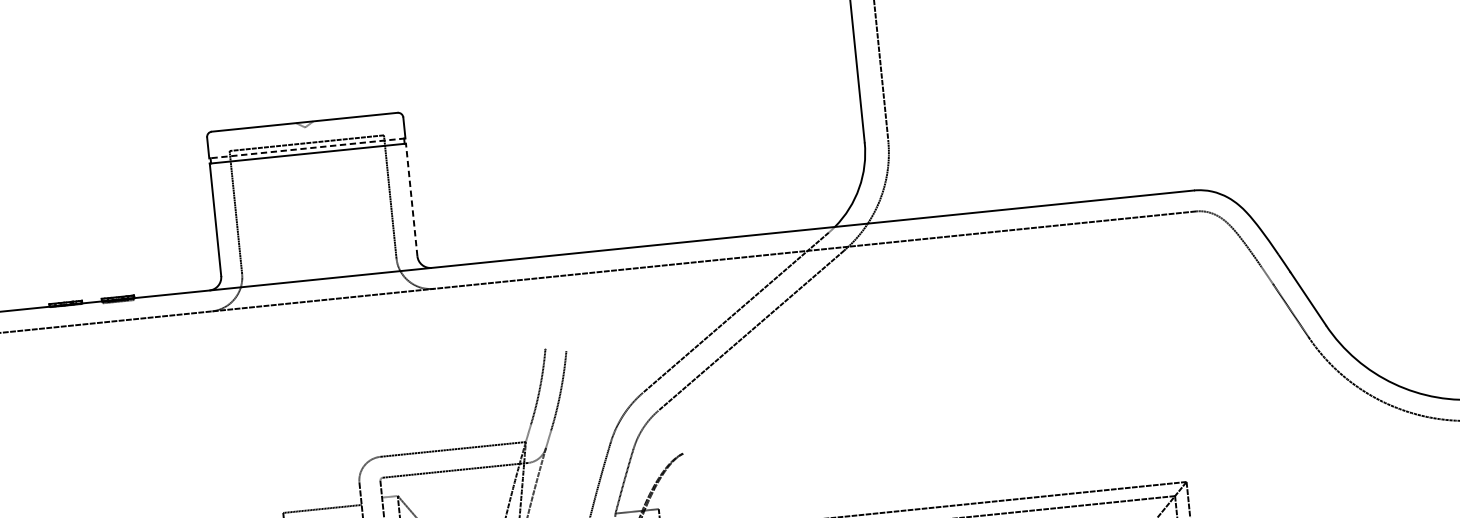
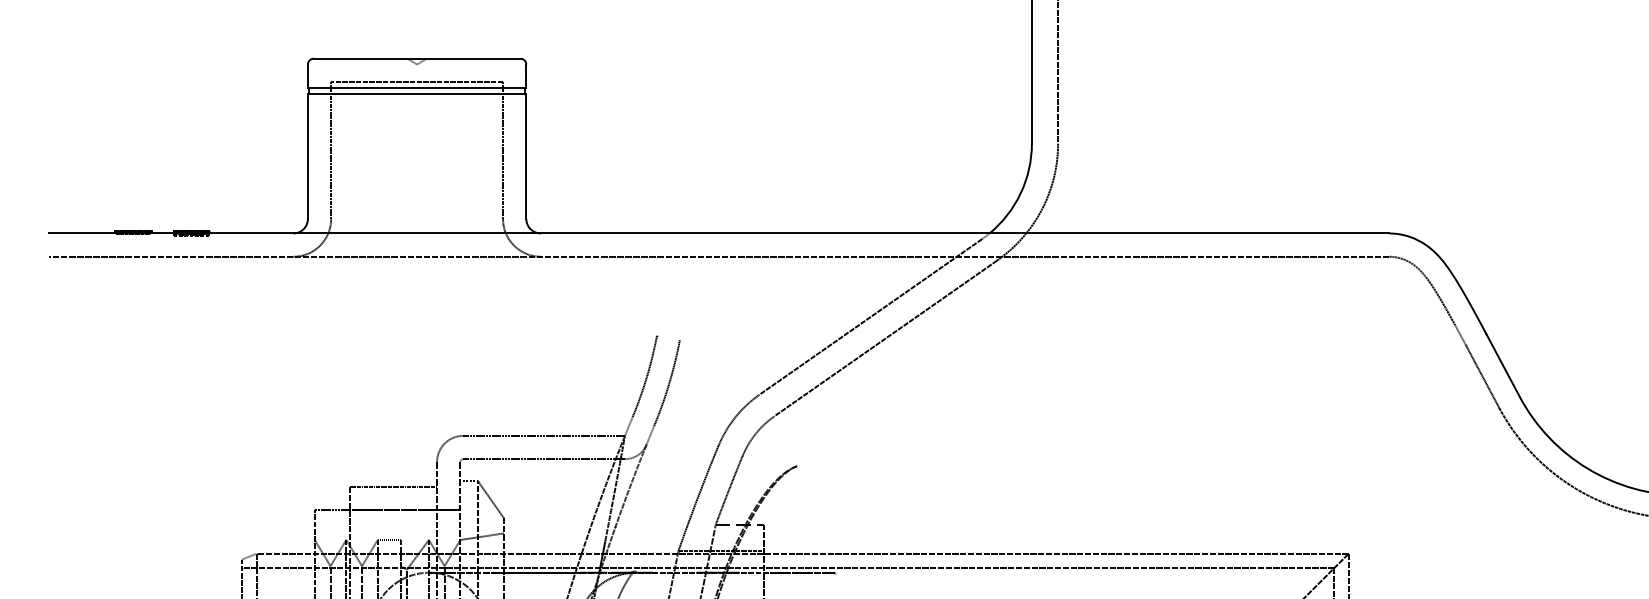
line: (306, 148) -> (416, 87), dashed -> solid
line: (411, 200) -> (526, 156), dashed -> solid

